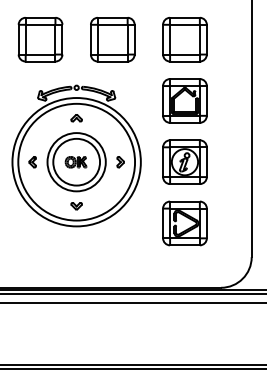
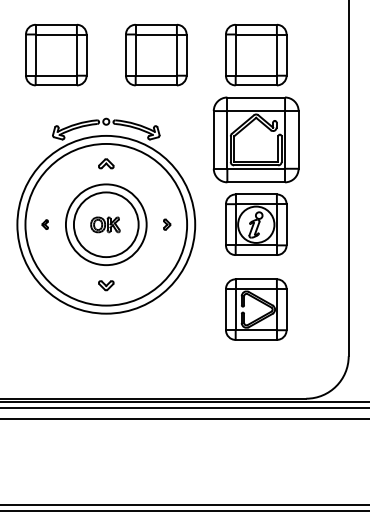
part: (185, 100) -> (256, 139), size x1.4
part: (32, 162) -> (44, 224), size x0.6
part: (120, 162) -> (166, 224), size x0.7

